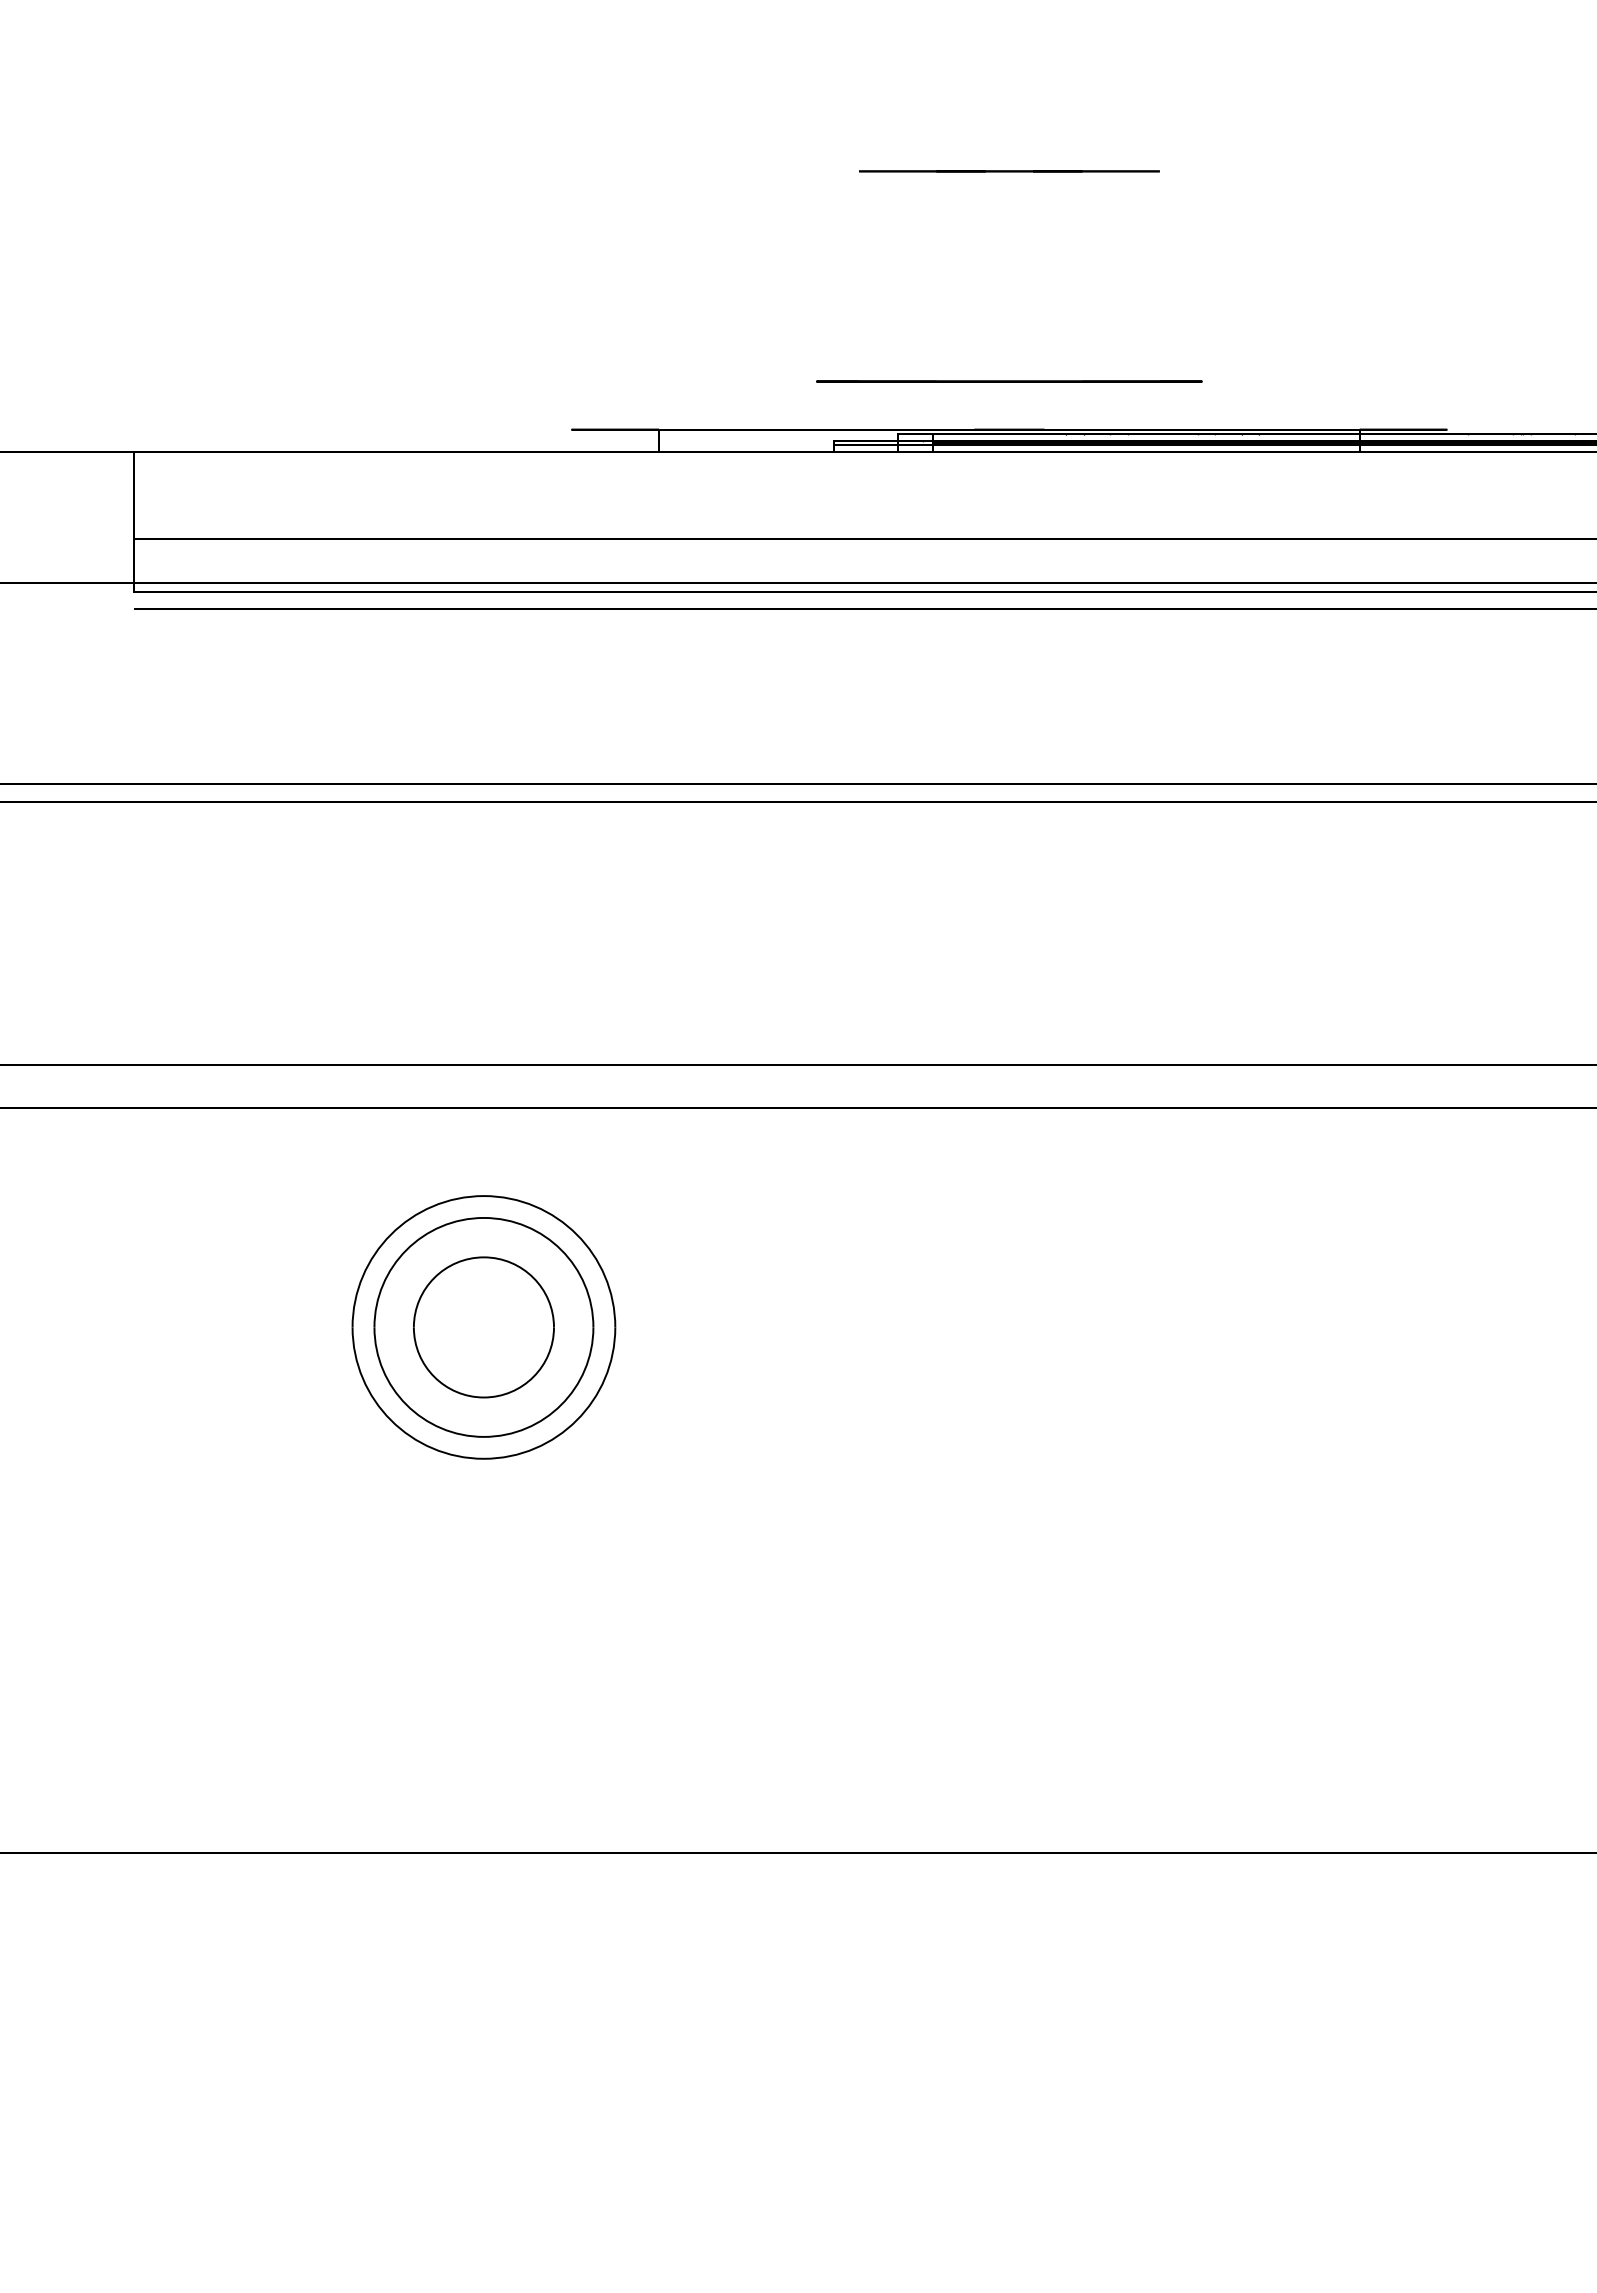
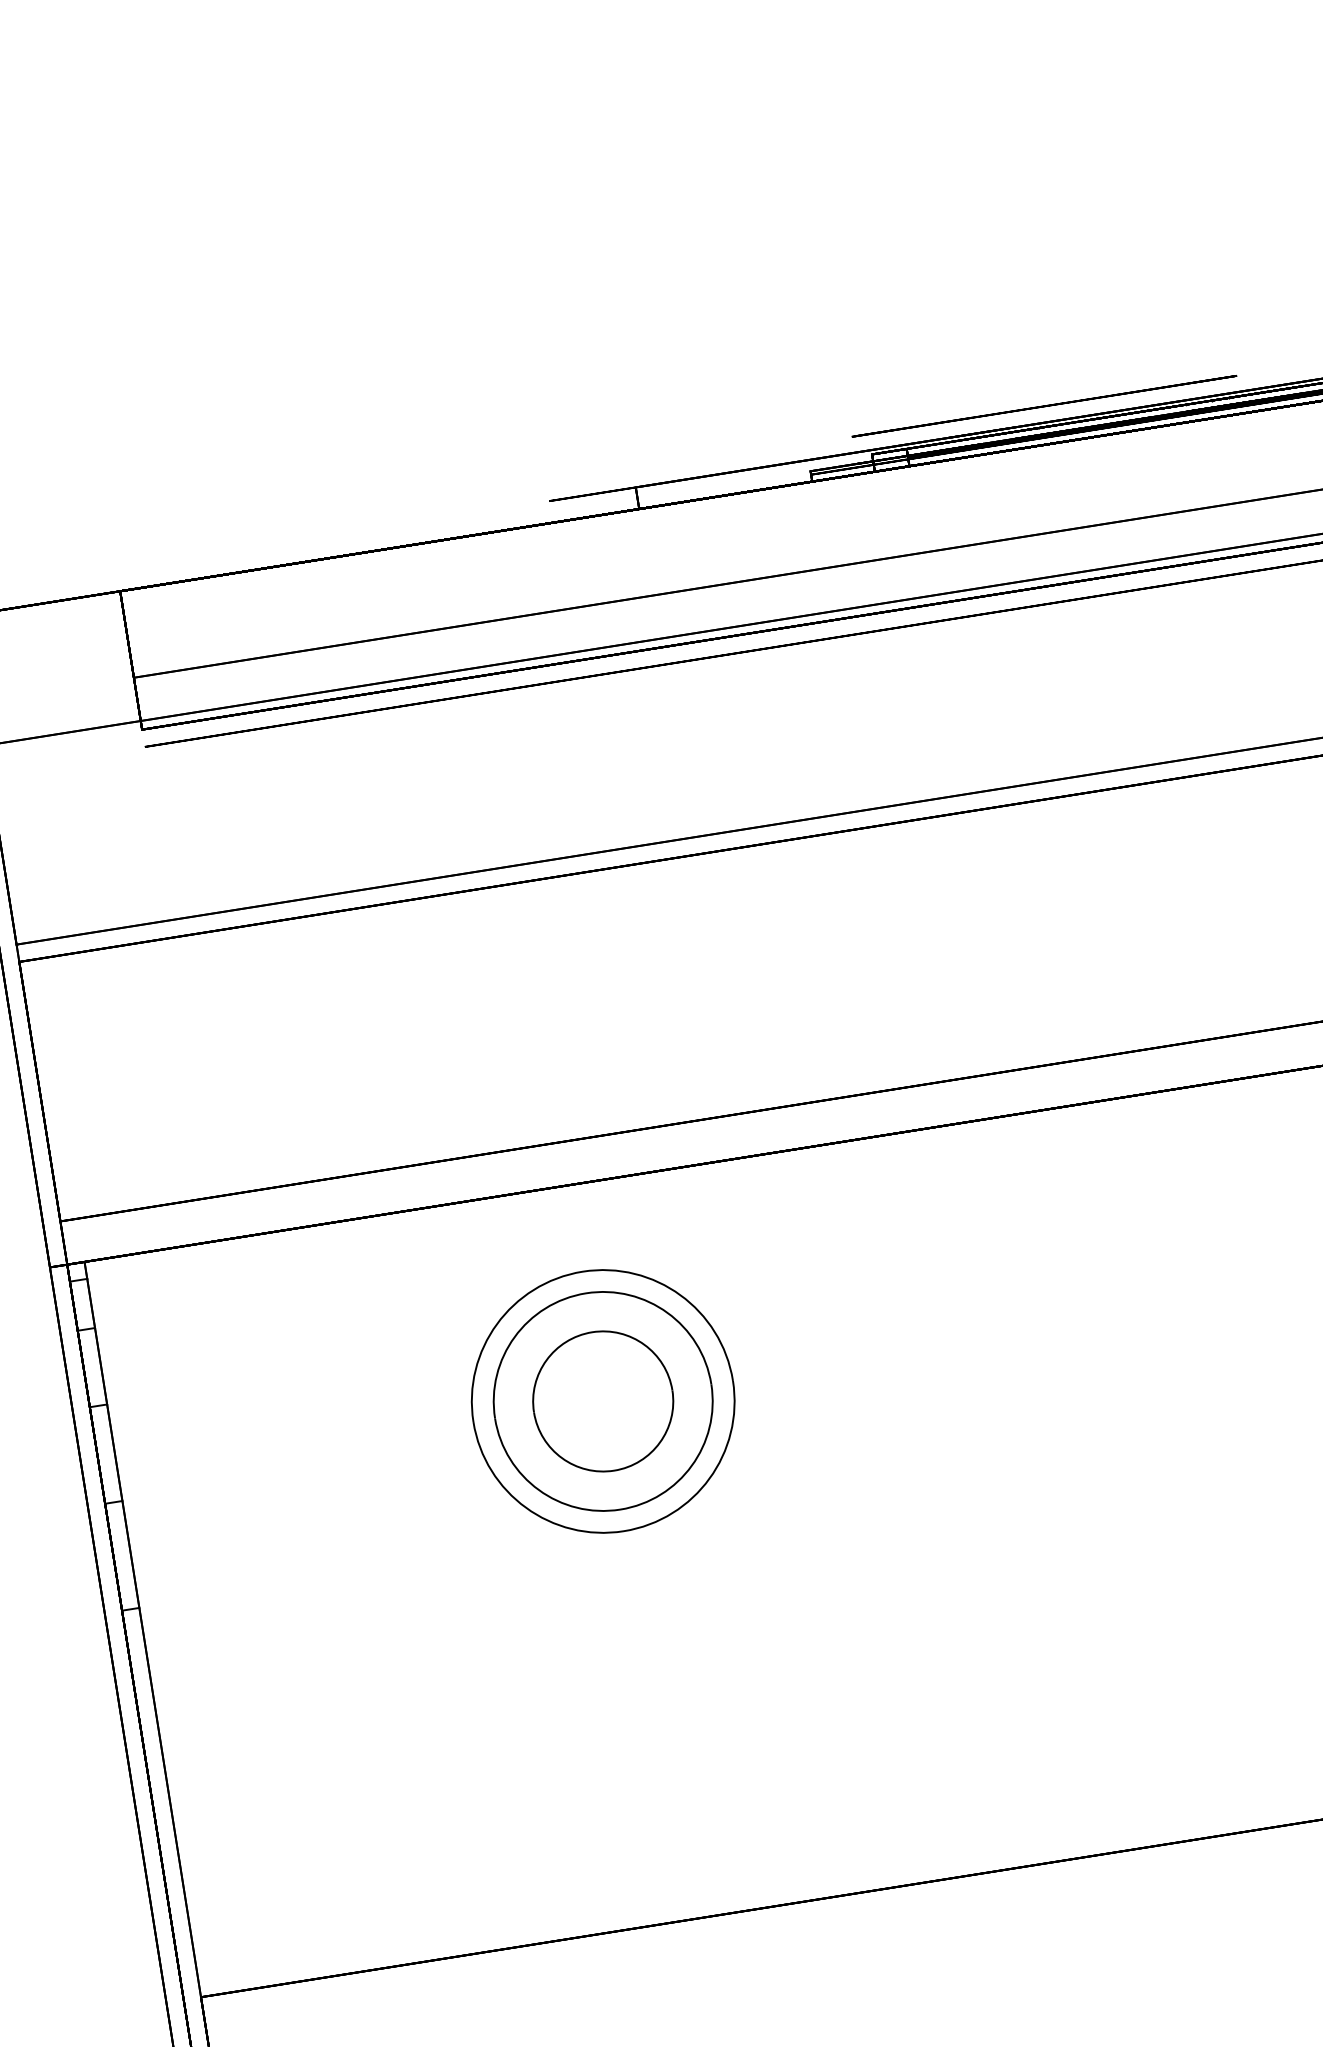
line: (1009, 171) -> (941, 177), removed
line: (1009, 381) -> (1044, 406), moved

